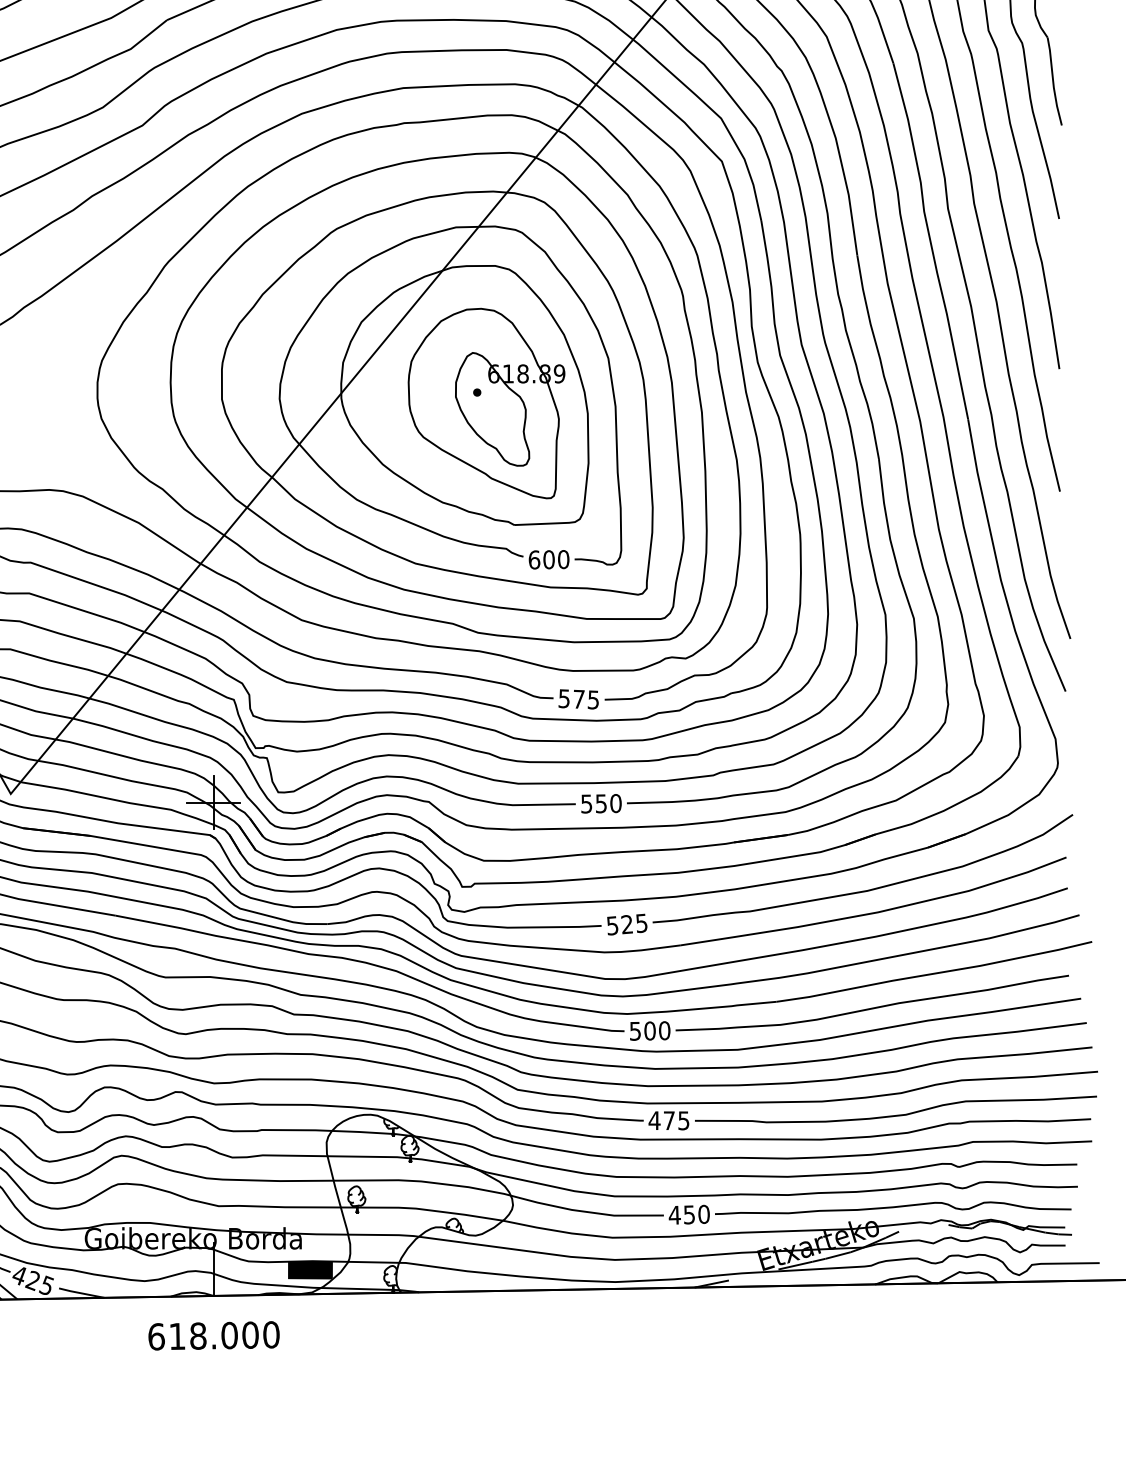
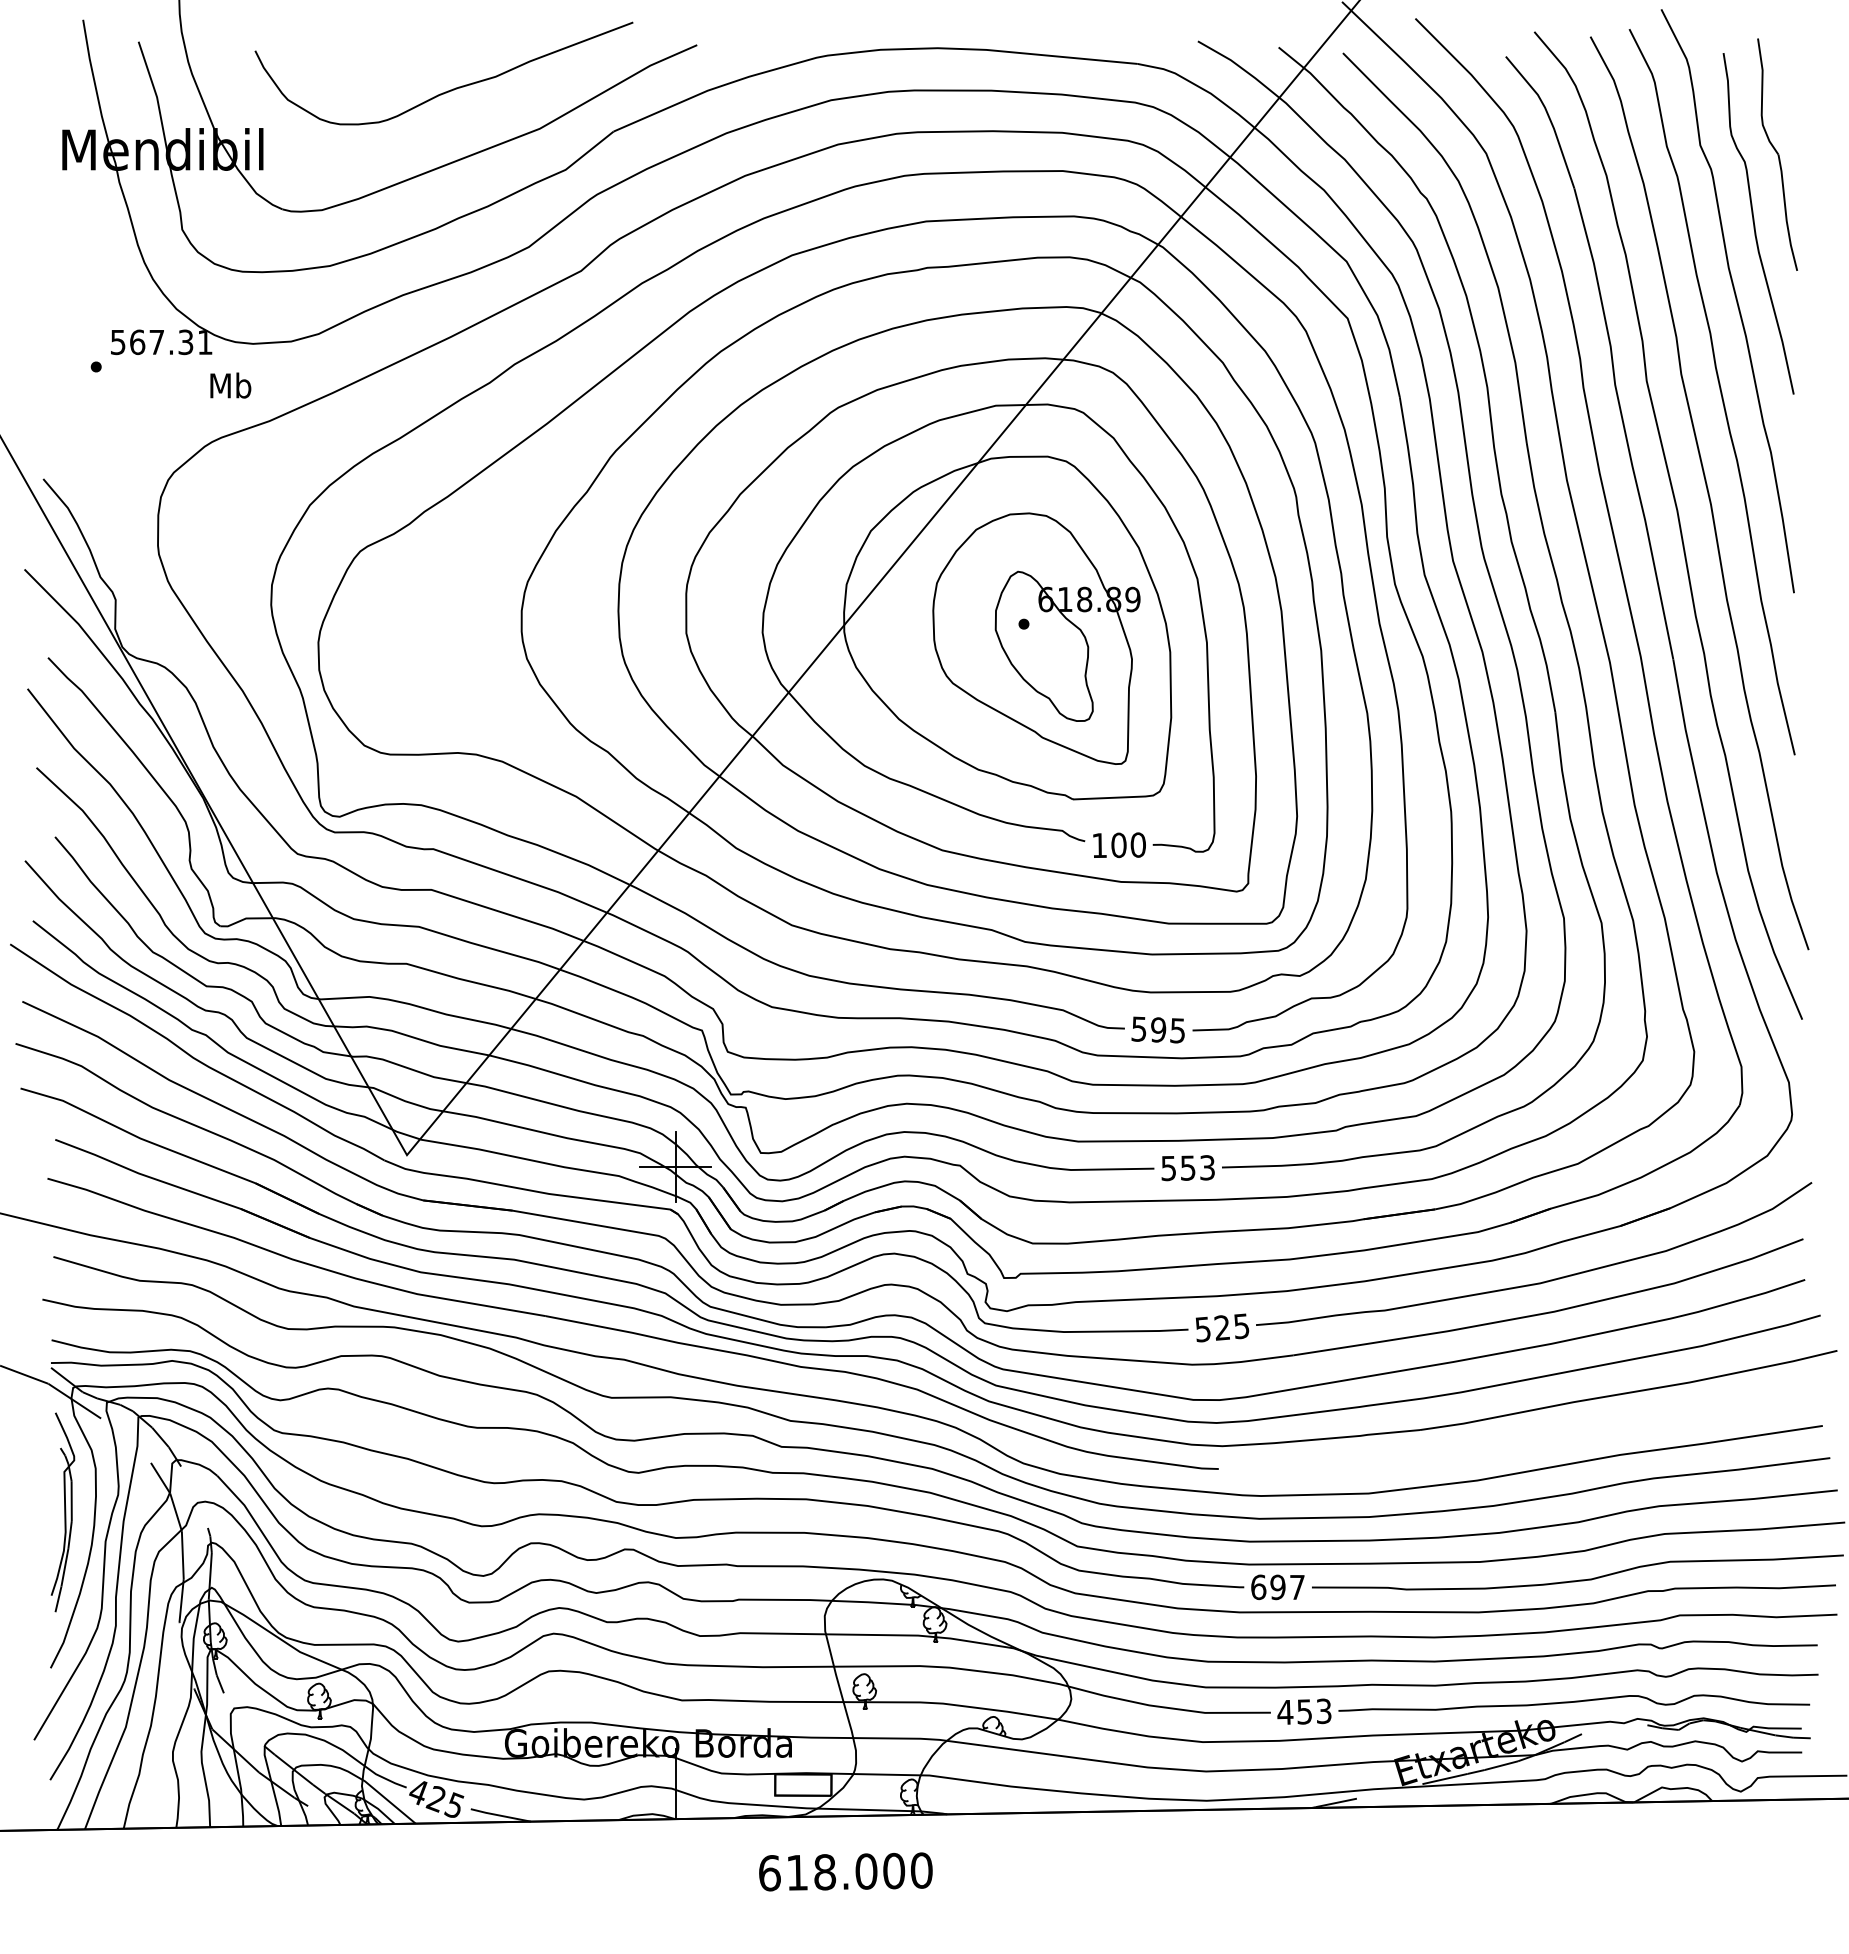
text: (534, 559) -> (1099, 845), 600 -> 100
text: (578, 698) -> (1158, 1029), 575 -> 595
text: (615, 803) -> (1207, 1167), 550 -> 553
part: (850, 1011) -> (1517, 1443), removed
text: (668, 1120) -> (1277, 1587), 475 -> 697
text: (703, 1214) -> (1323, 1711), 450 -> 453
fill: (310, 1269) -> (803, 1784), removed
text: (213, 1335) -> (845, 1871), moved

